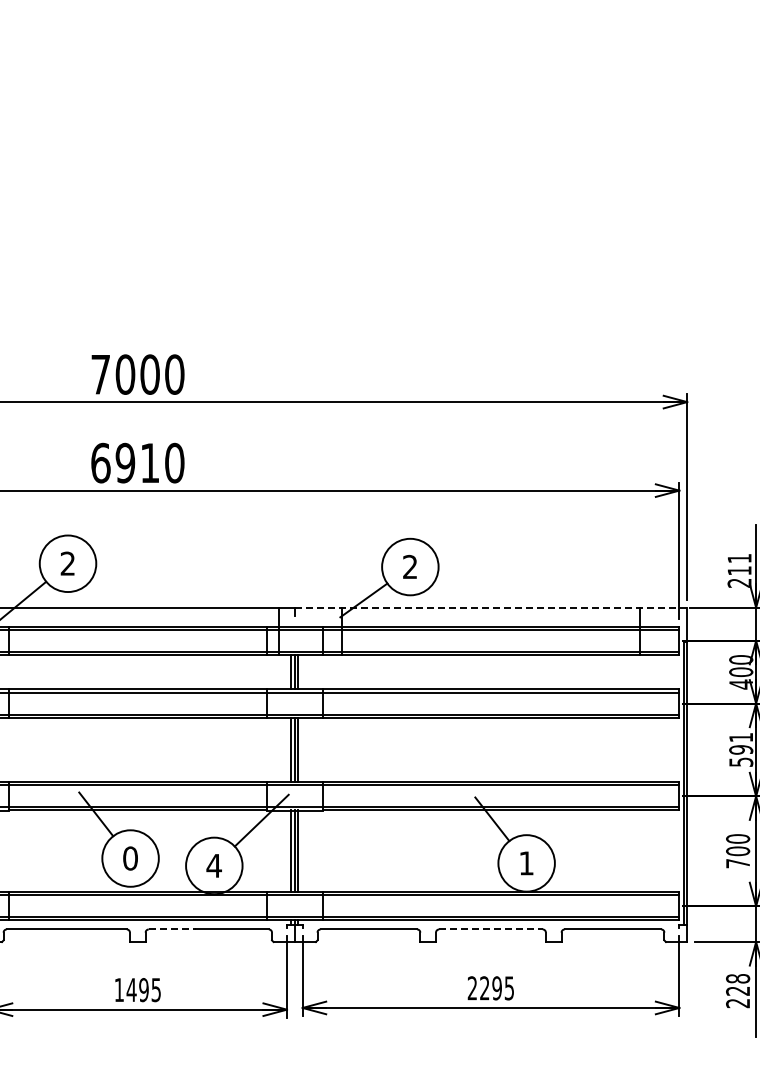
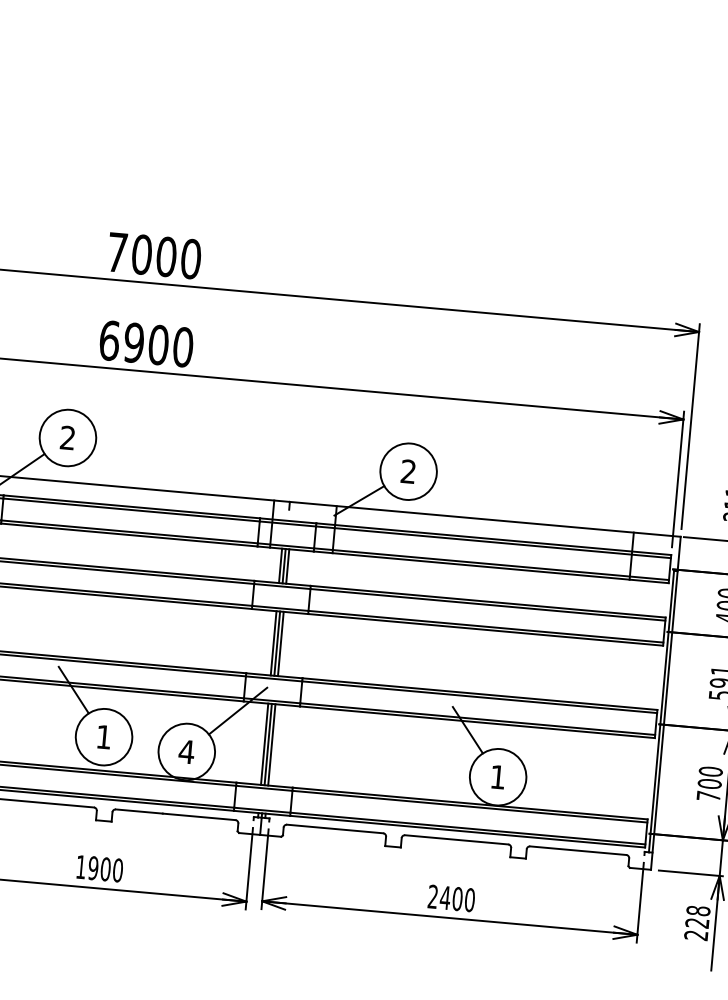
text: (149, 462) -> (158, 344), 6910 -> 6900
line: (491, 607) -> (485, 519), dashed -> solid
text: (130, 858) -> (103, 737), 0 -> 1
line: (172, 929) -> (139, 811), dashed -> solid
line: (490, 929) -> (456, 839), dashed -> solid
text: (496, 988) -> (456, 899), 2295 -> 2400
text: (143, 990) -> (105, 869), 1495 -> 1900

